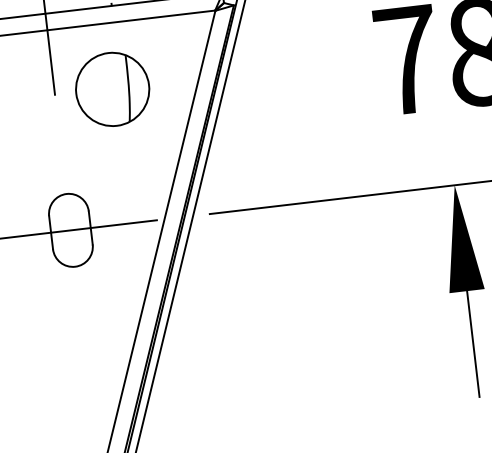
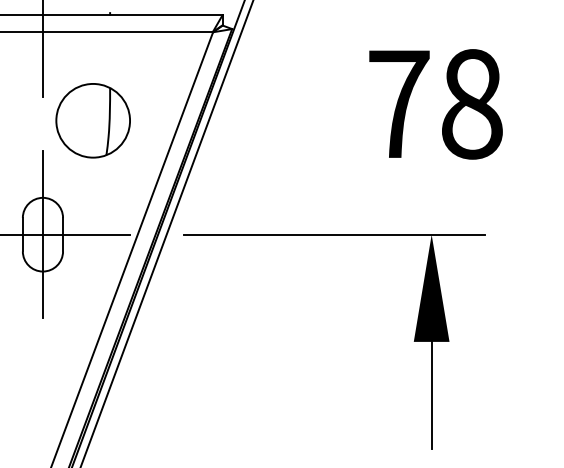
part: (111, 89) -> (92, 120), moved
line: (70, 230) -> (42, 234), added

